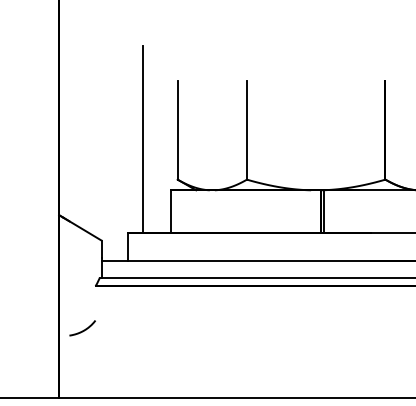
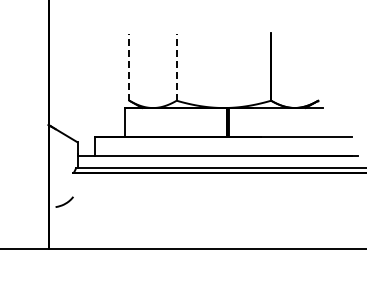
line: (177, 130) -> (129, 67), solid -> dashed
line: (246, 130) -> (176, 67), solid -> dashed
line: (142, 139) -> (105, 73), removed

